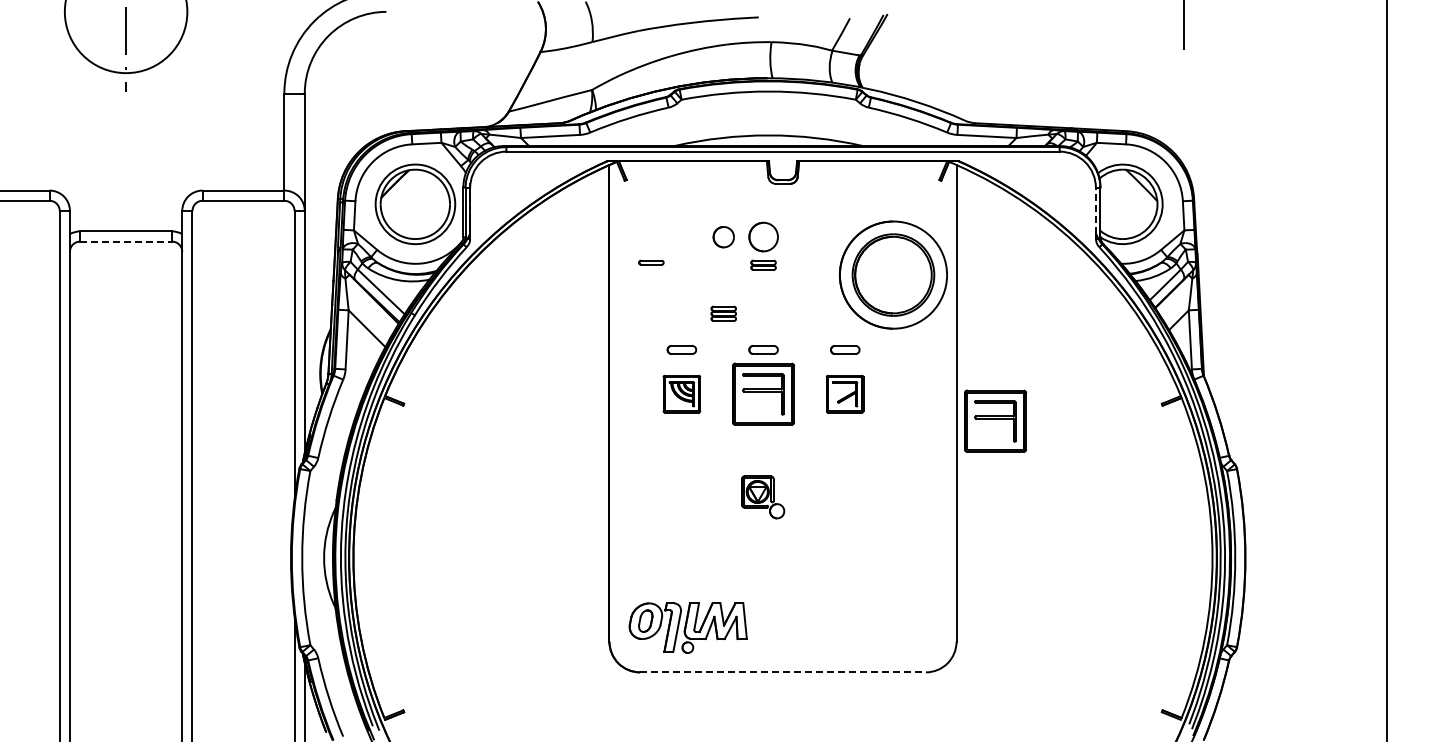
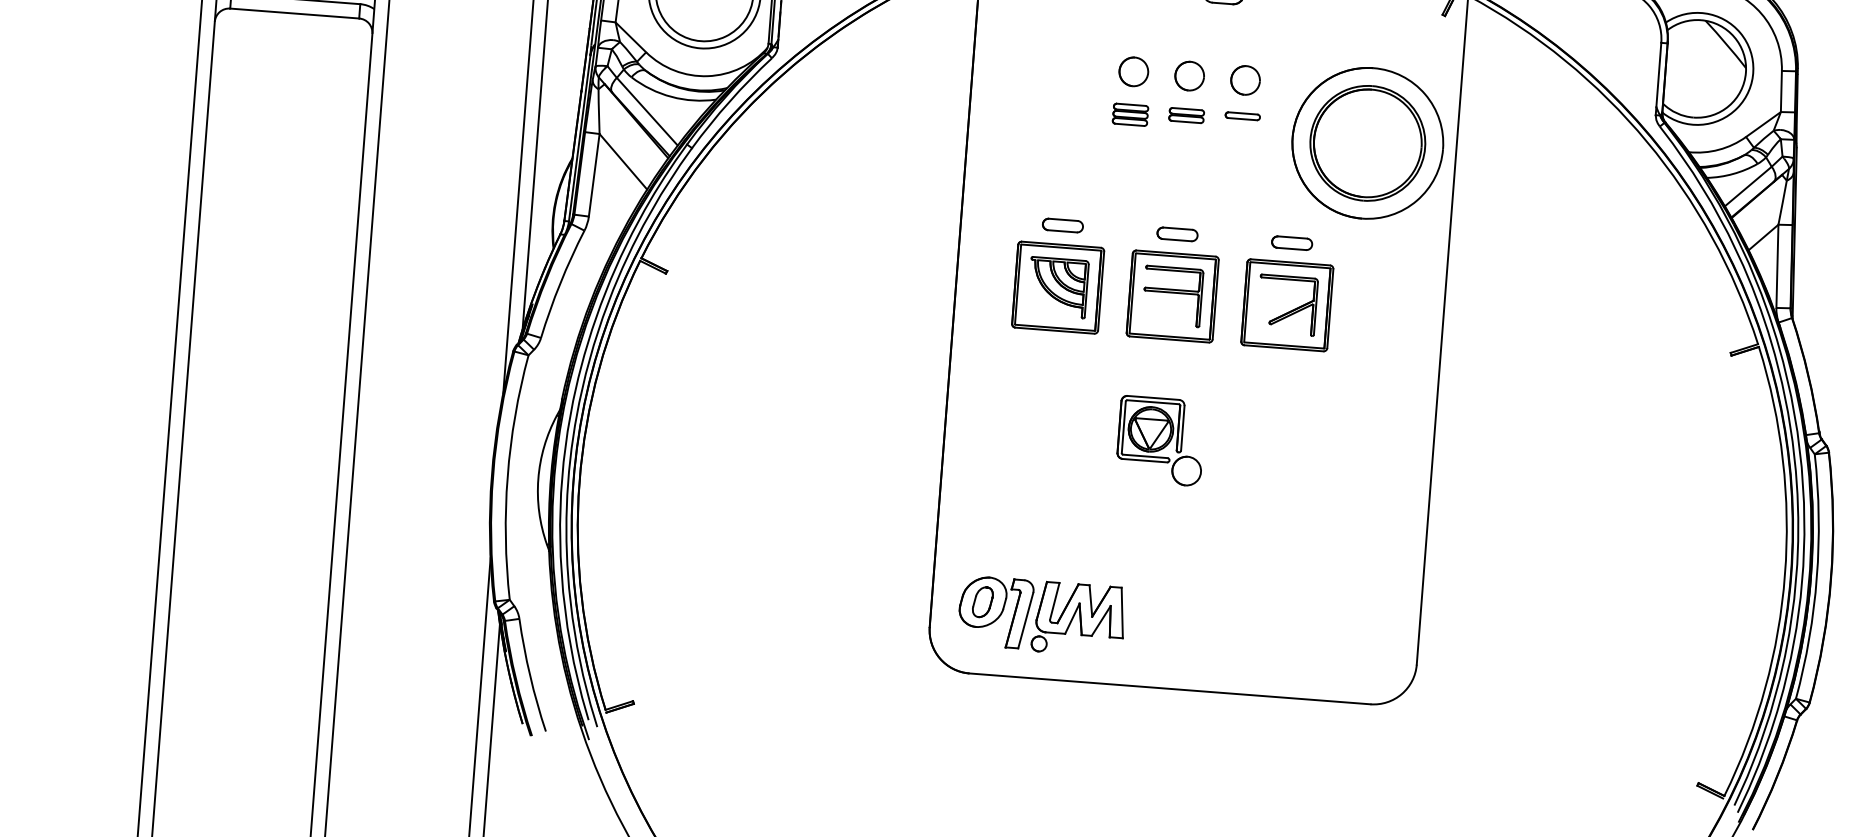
line: (1095, 210) -> (1658, 74), dashed -> solid
part: (763, 237) -> (1189, 76), size x0.71
part: (803, 237) -> (1245, 80), added
line: (126, 241) -> (295, 13), dashed -> solid
part: (651, 262) -> (1242, 115), moved
part: (723, 313) -> (1130, 114), moved
part: (681, 393) -> (1057, 286), size x1.67
part: (844, 393) -> (1286, 304), size x1.67
part: (995, 420) -> (1495, 358), removed
part: (763, 497) -> (1161, 441), size x1.43
line: (783, 672) -> (1170, 689), dashed -> solid

